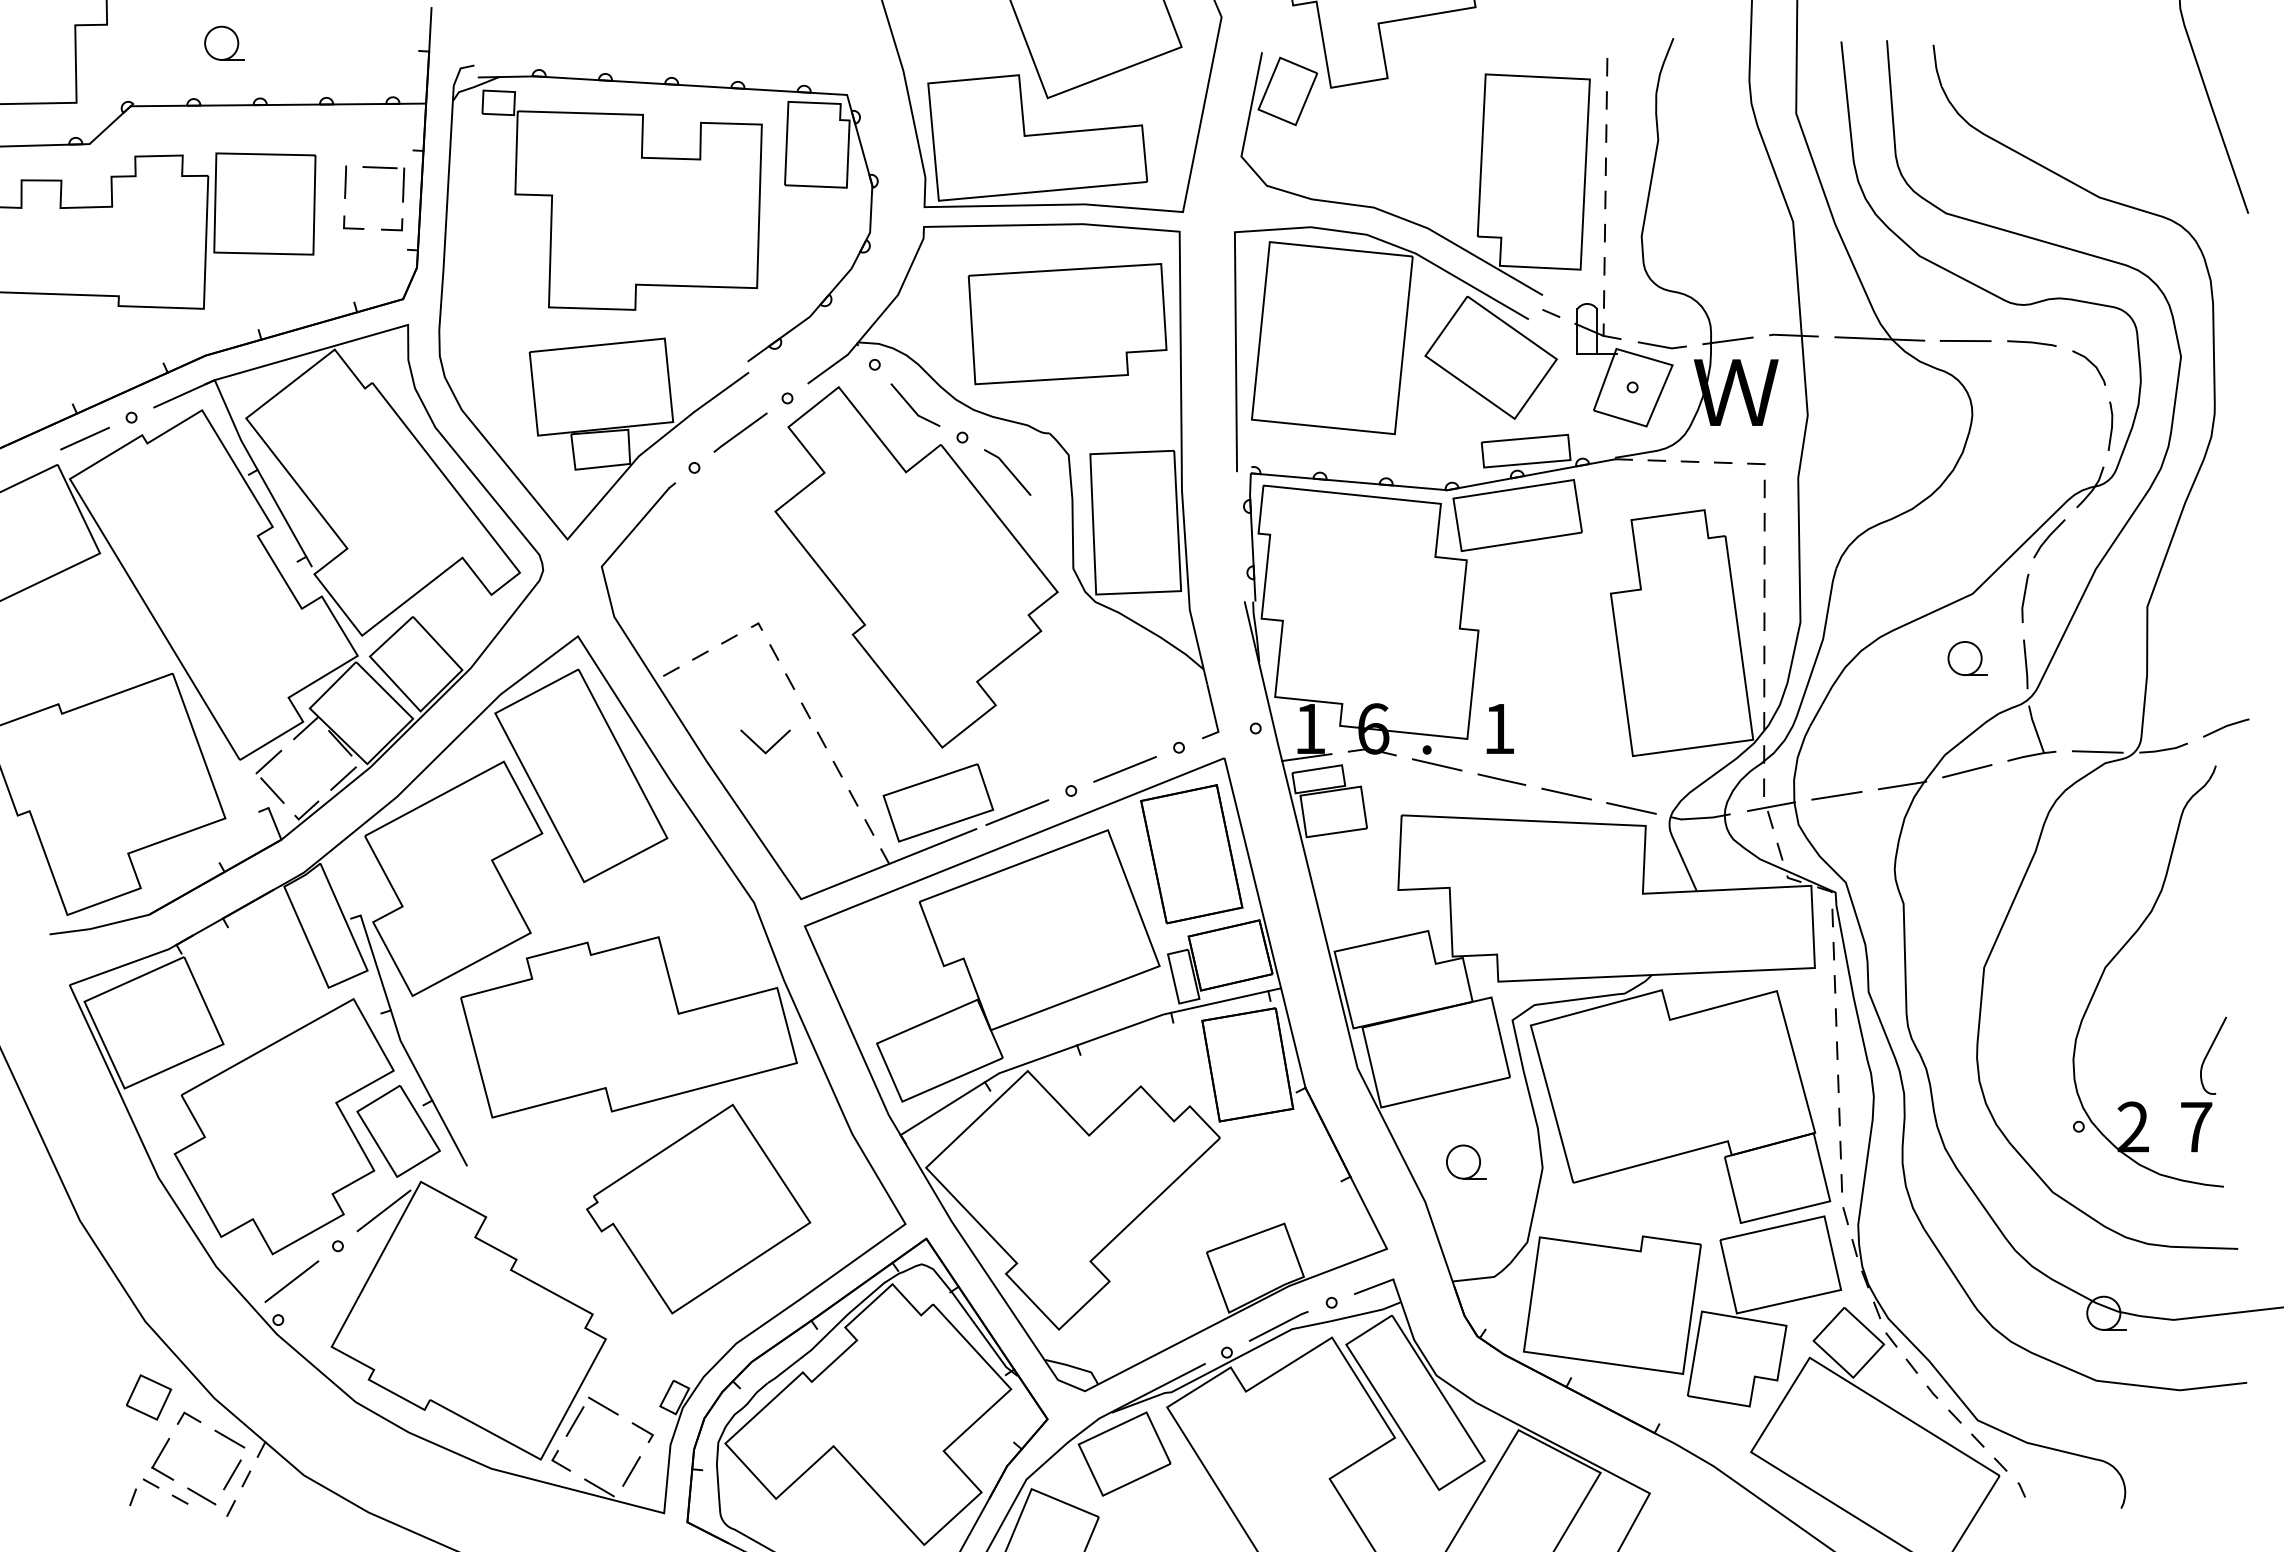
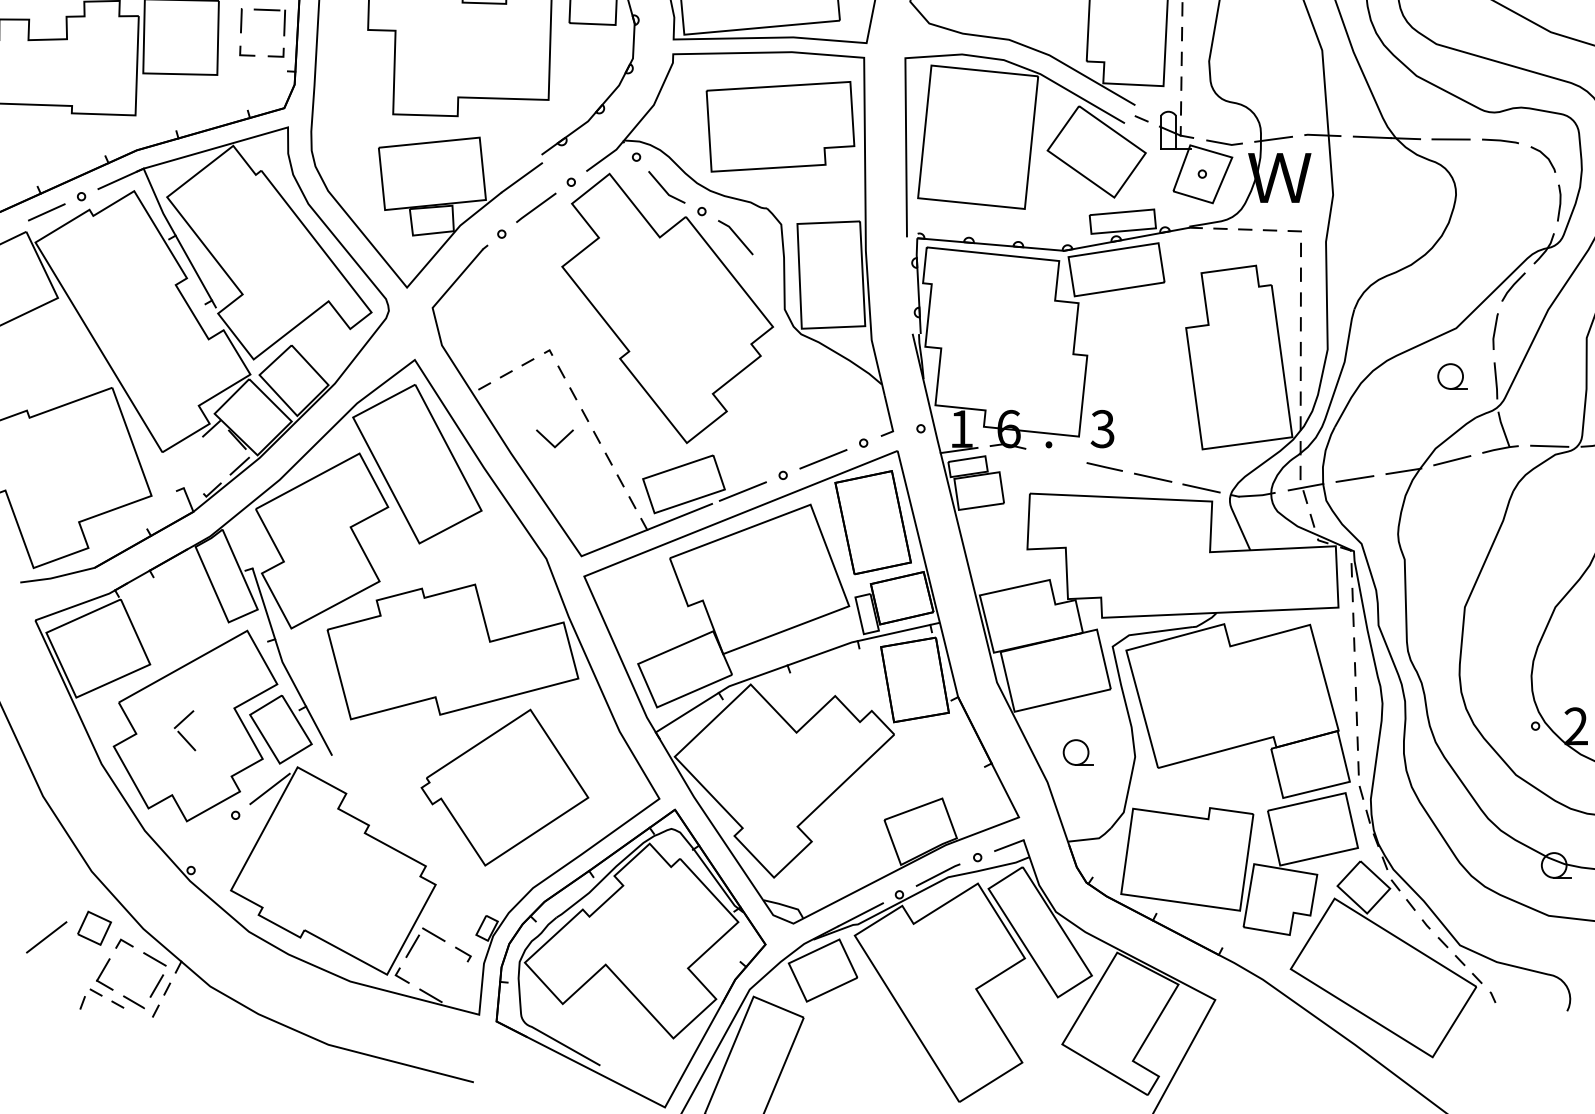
text: (1498, 728) -> (1102, 428), 1 -> 3
line: (1436, 764) -> (1055, 455), removed
part: (264, 780) -> (180, 733), moved
line: (291, 1281) -> (46, 937), moved
line: (631, 1471) -> (454, 983), removed

